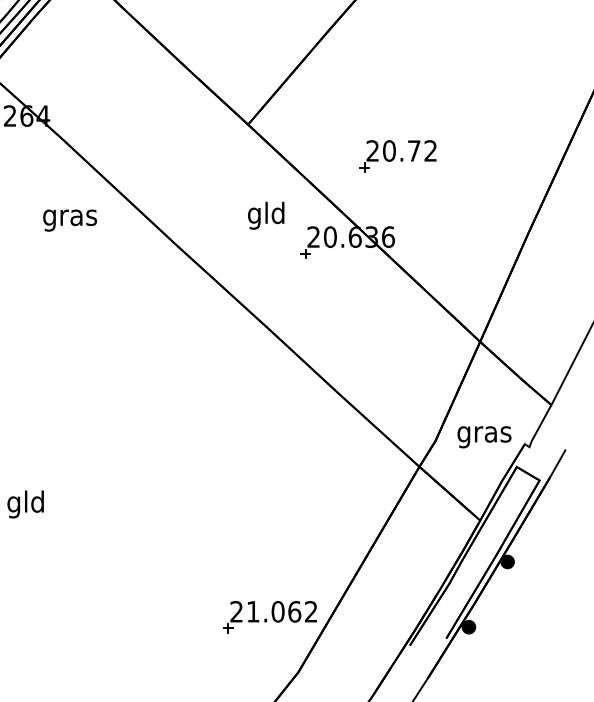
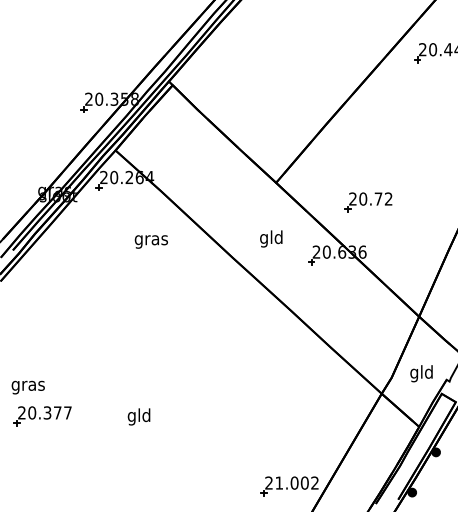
text: (266, 214) -> (271, 238), moved
text: (68, 219) -> (150, 241), moved
text: (483, 433) -> (421, 373), gras -> gld
text: (294, 610) -> (304, 482), 21.062 -> 21.002

